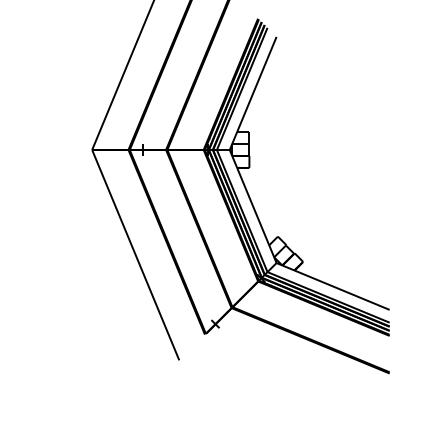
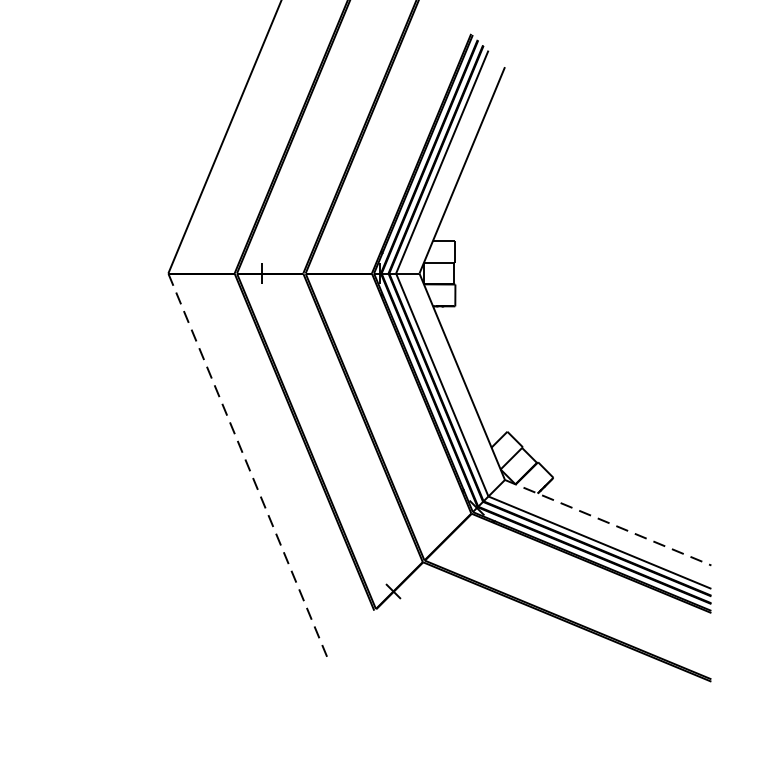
line: (135, 255) -> (247, 466), solid -> dashed
line: (333, 286) -> (608, 522), solid -> dashed

